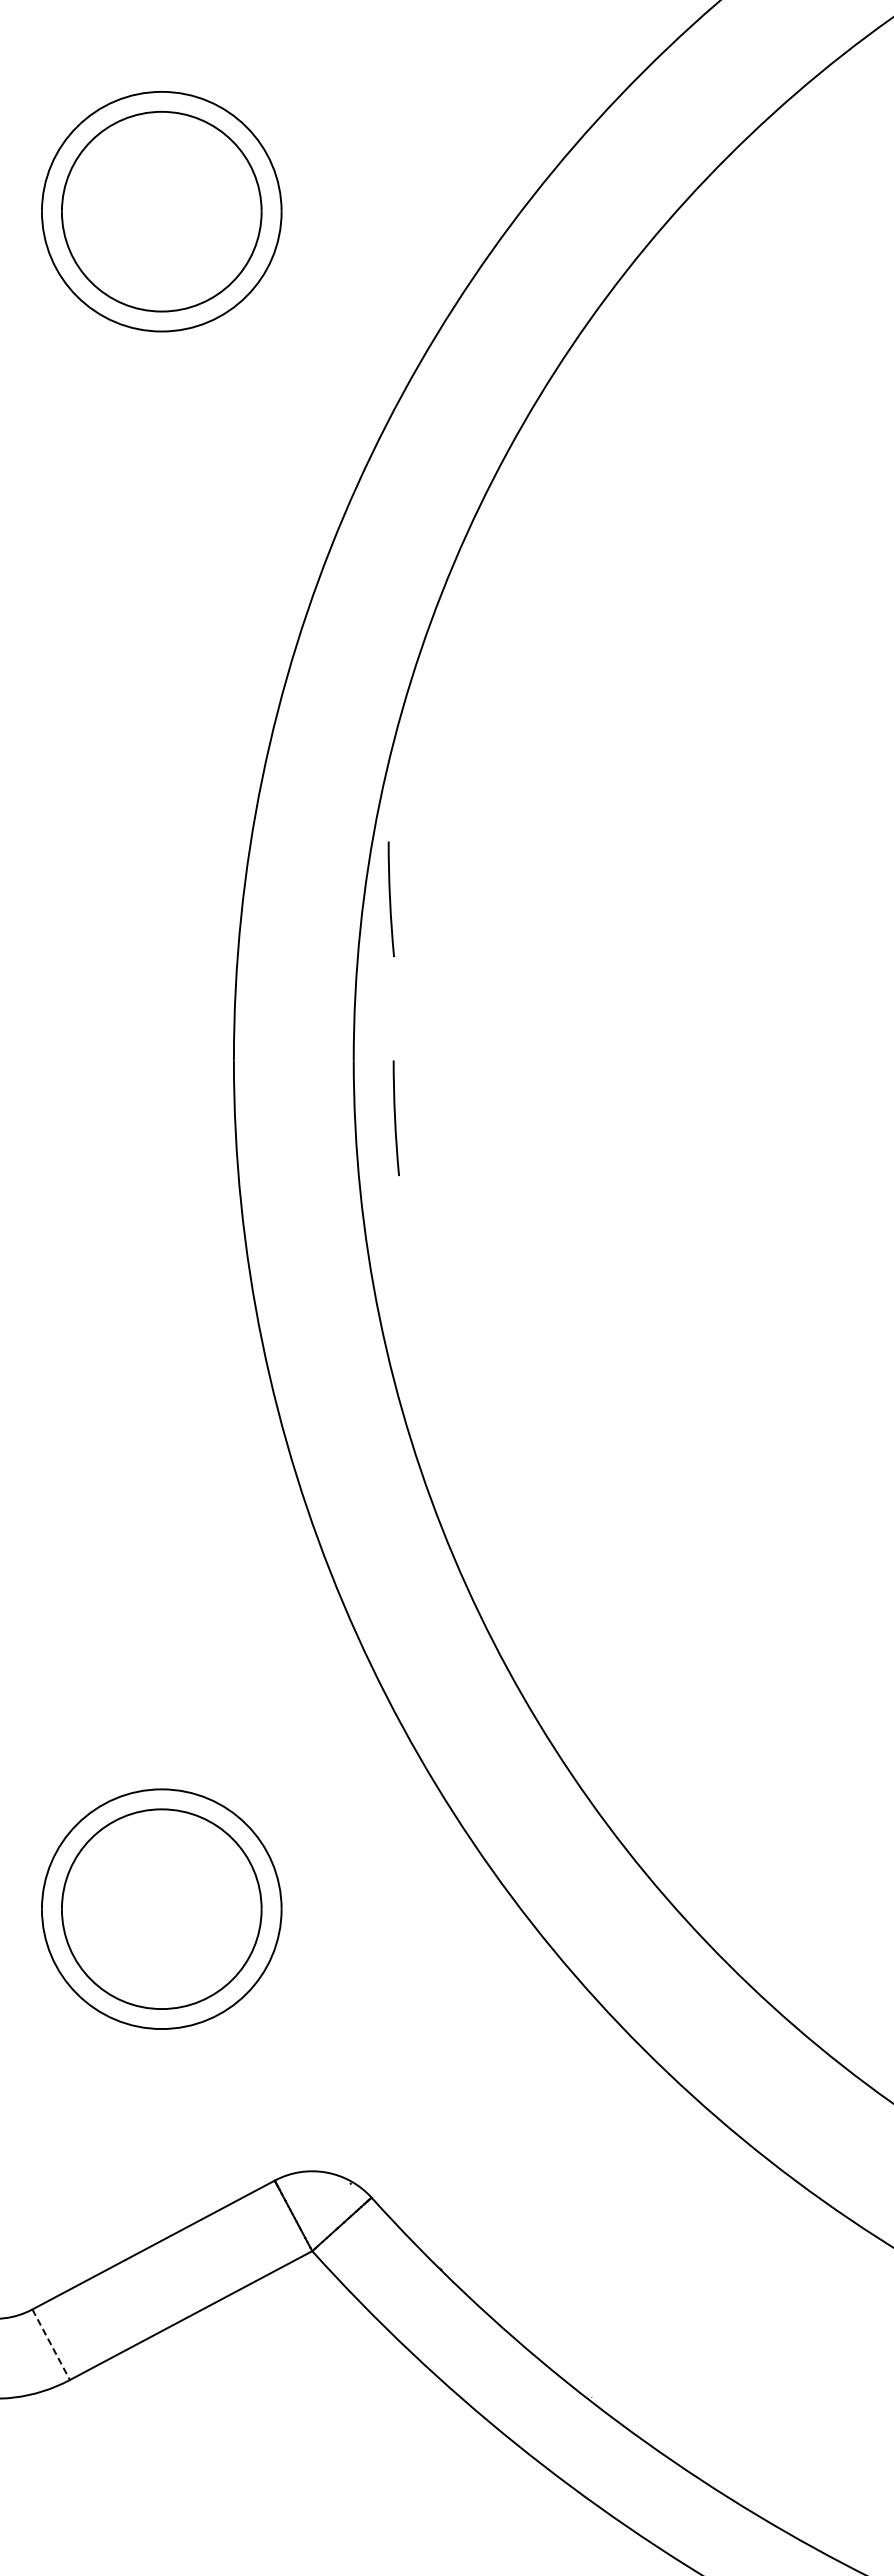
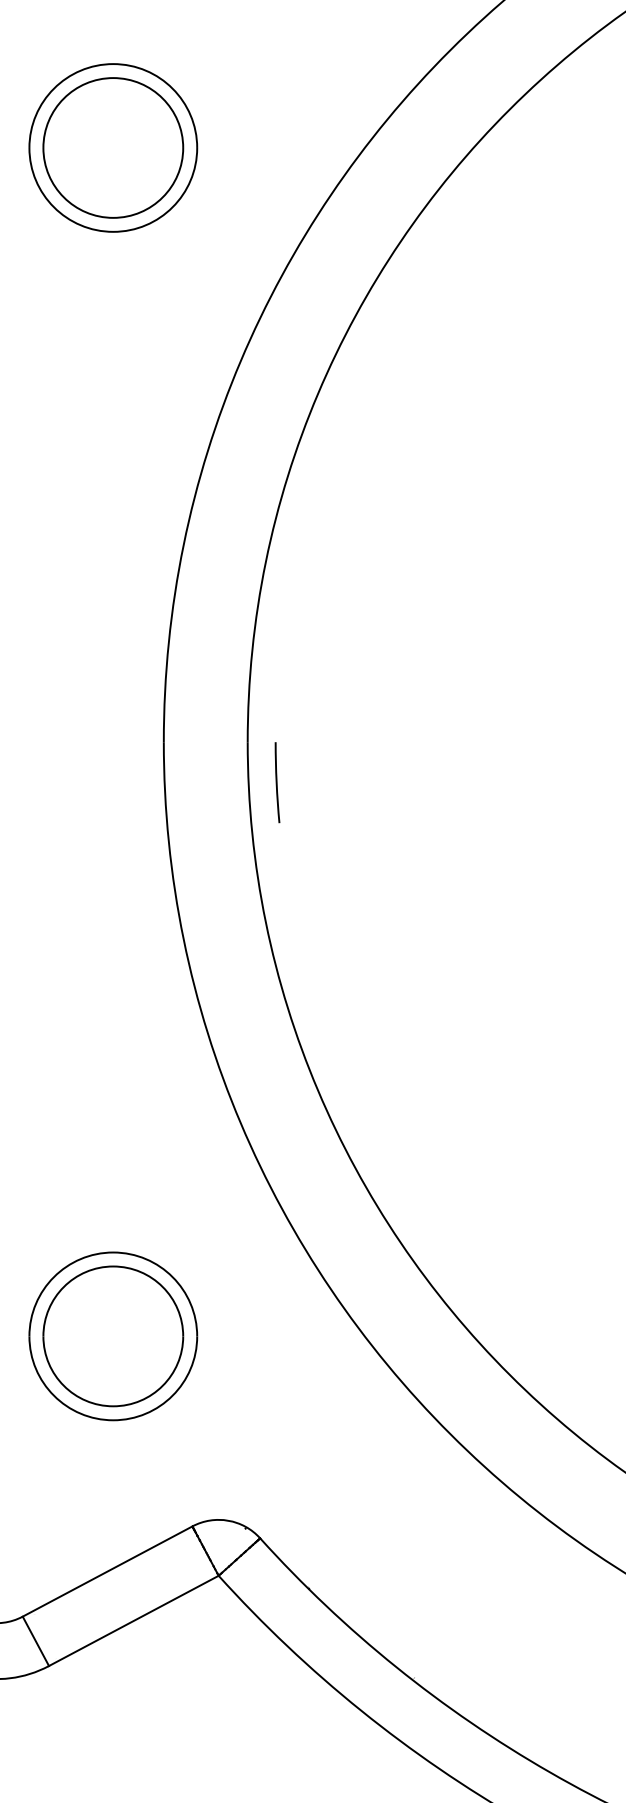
line: (390, 899) -> (273, 629), removed
line: (51, 2344) -> (36, 1641), dashed -> solid

